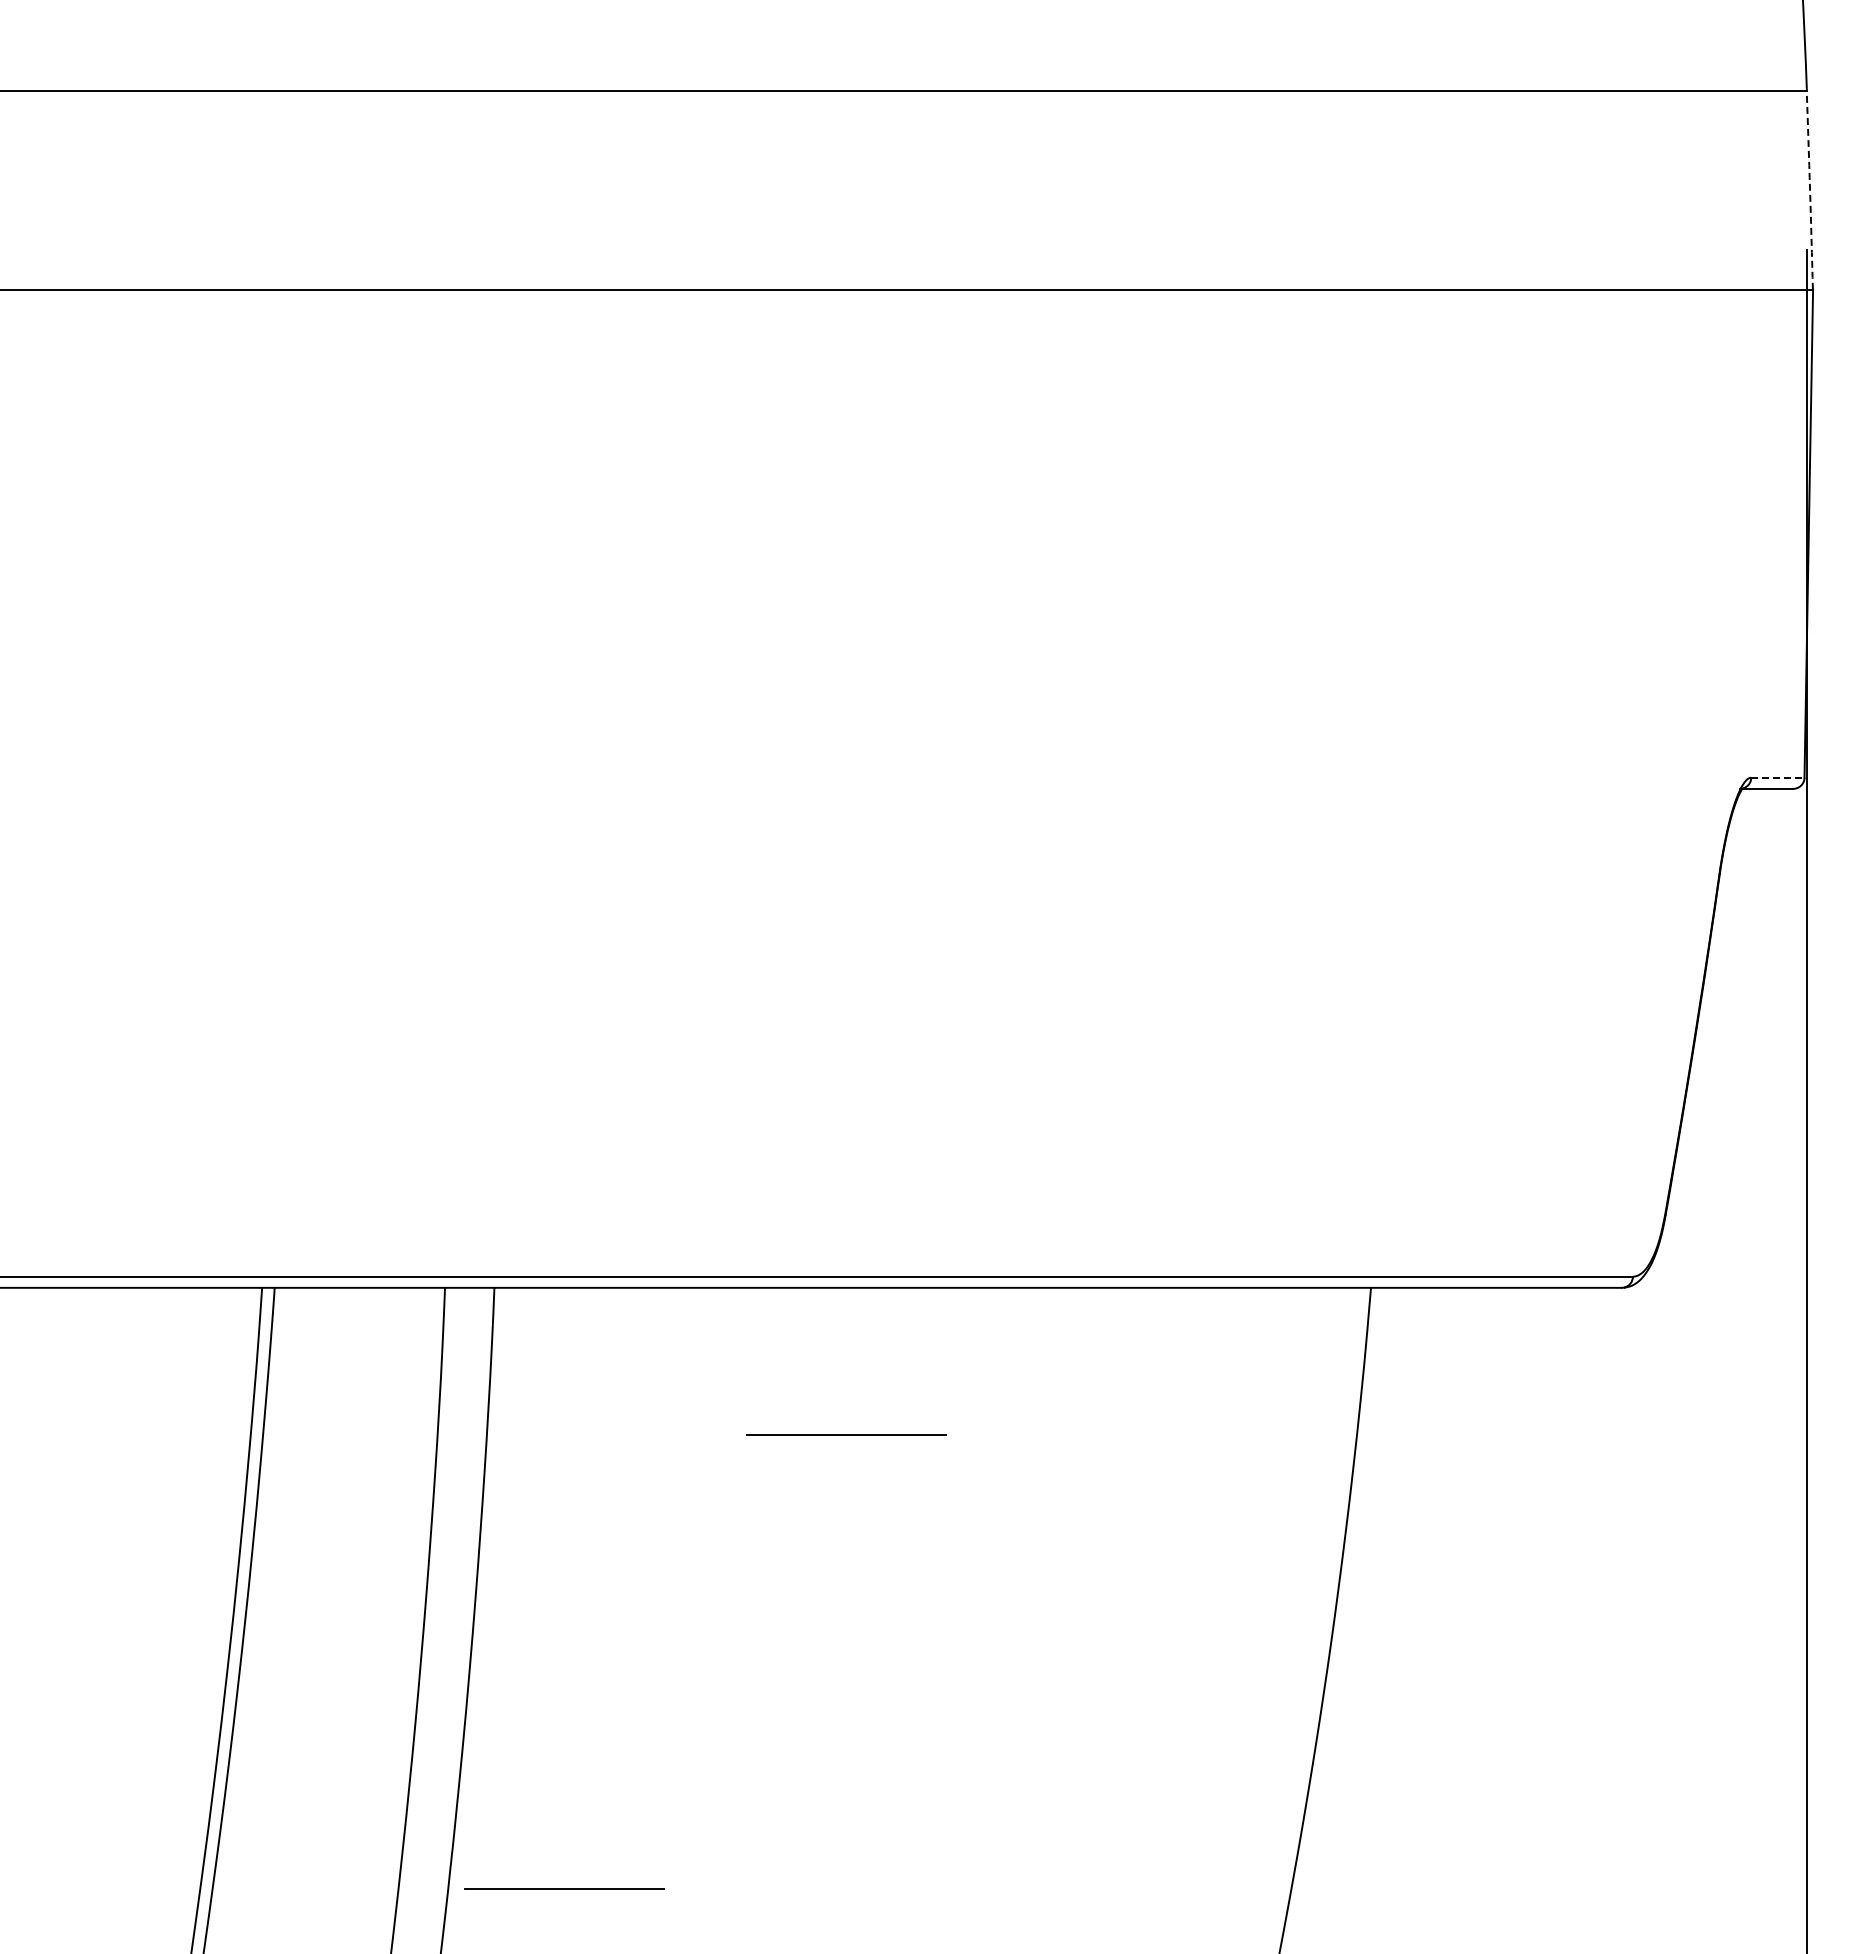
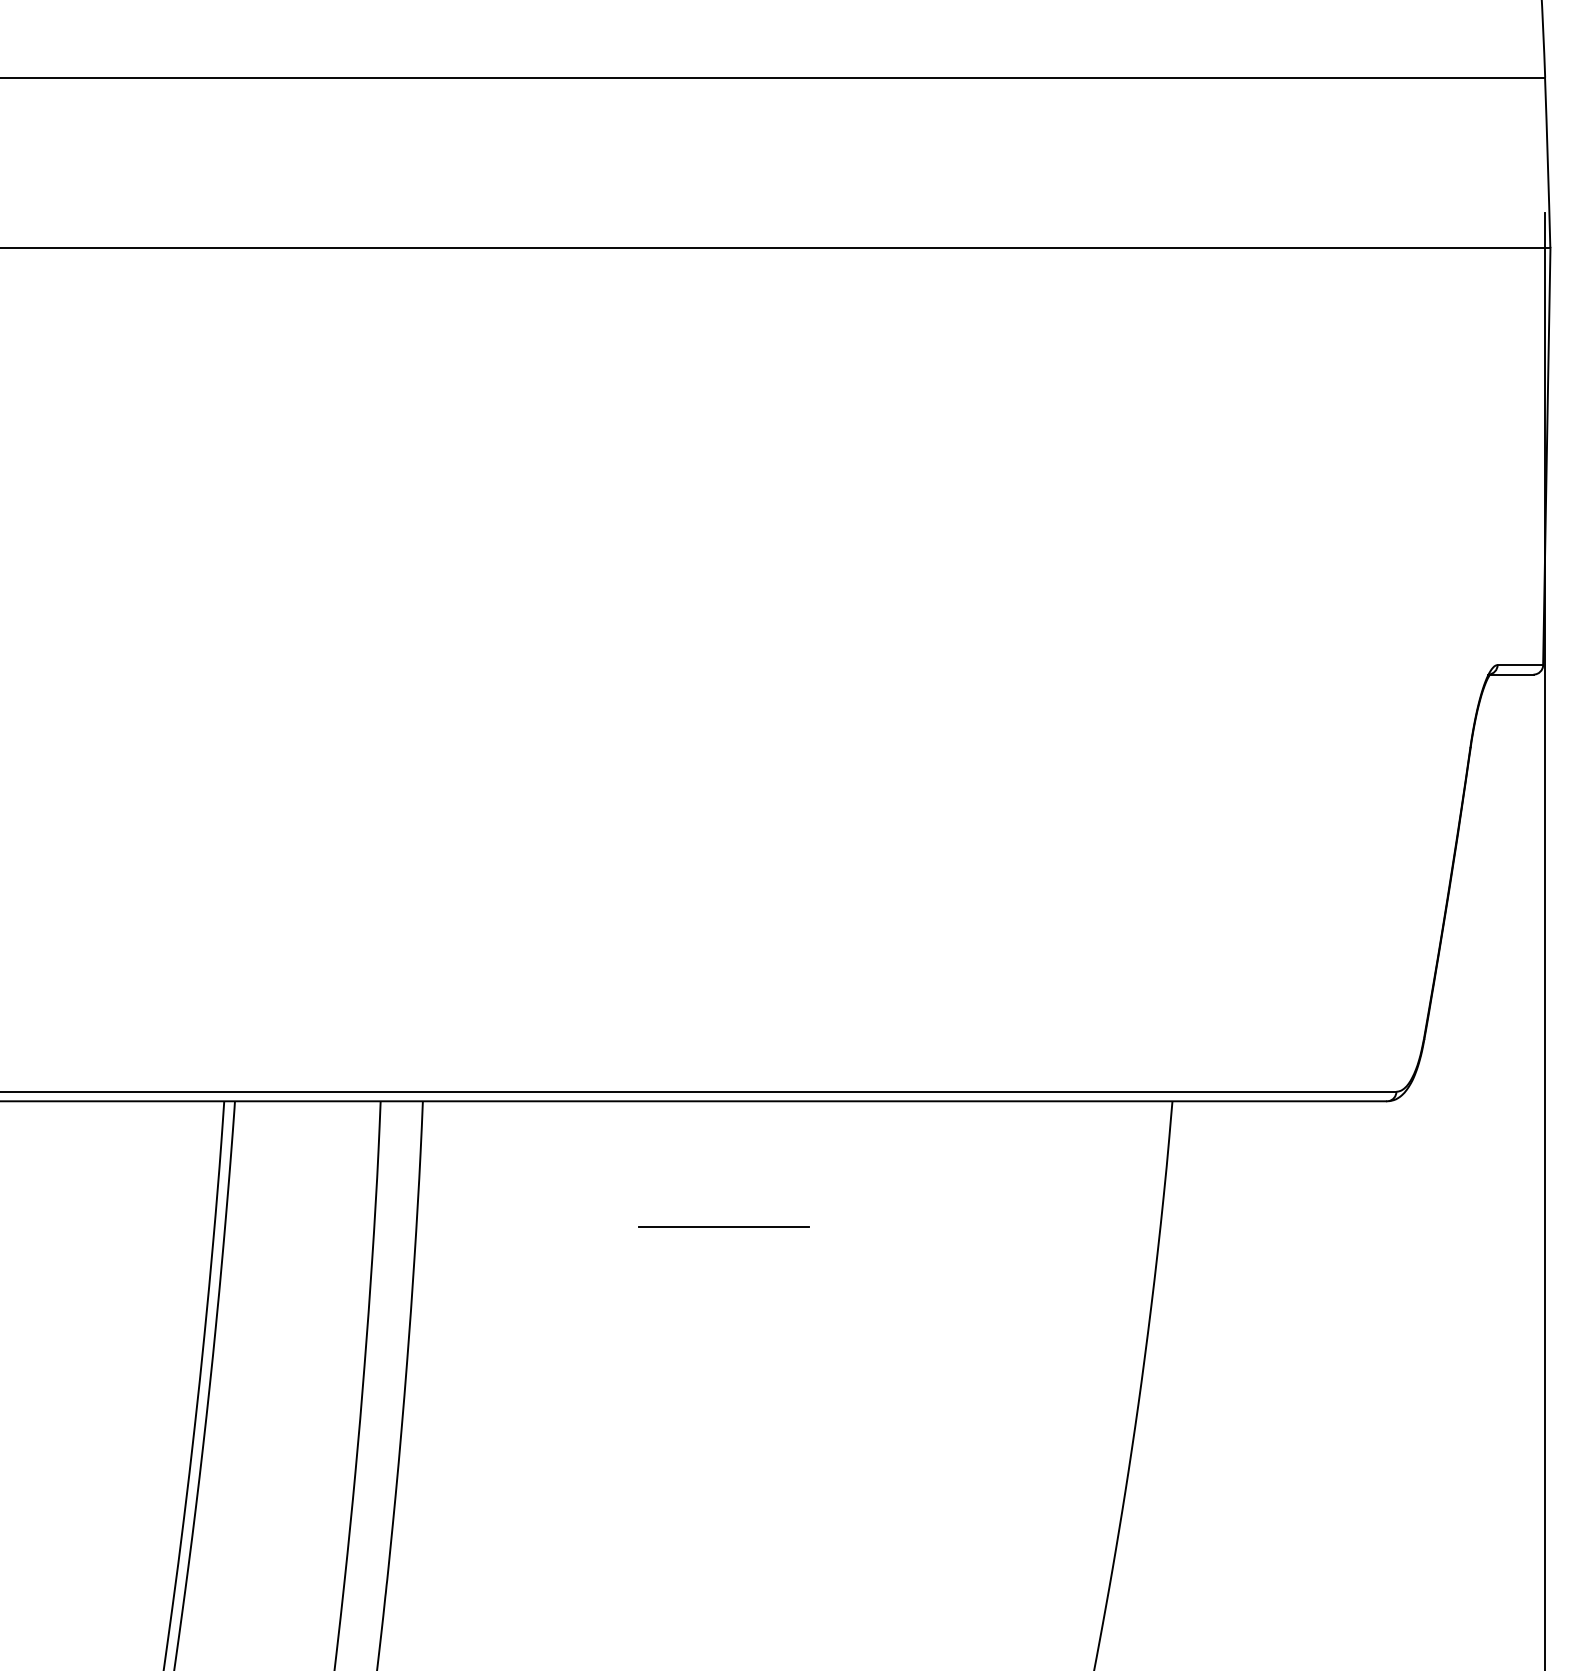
arc: (1810, 190) -> (1548, 162), dashed -> solid
line: (1777, 777) -> (1520, 664), dashed -> solid
line: (564, 1888) -> (482, 1614), removed

